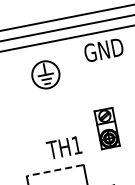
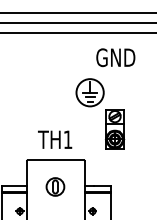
text: (103, 50) -> (115, 57), moved
part: (45, 74) -> (89, 92), moved
text: (64, 147) -> (55, 139), moved
line: (54, 170) -> (55, 160), dashed -> solid

